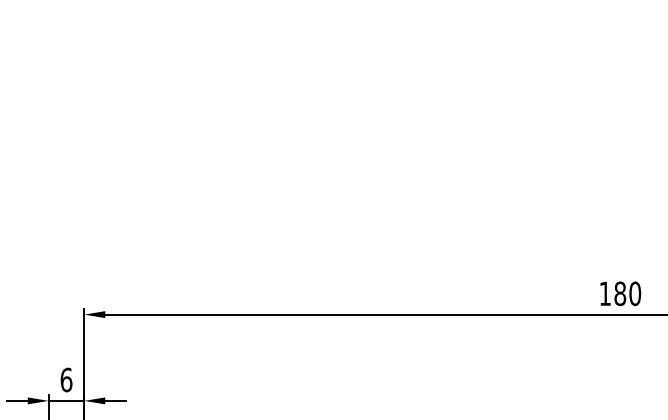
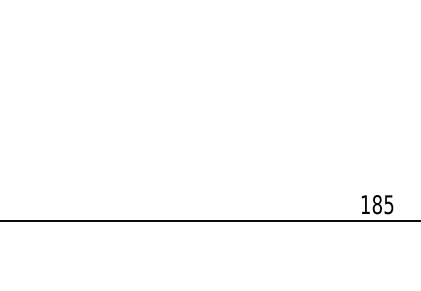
text: (635, 293) -> (389, 204), 180 -> 185

